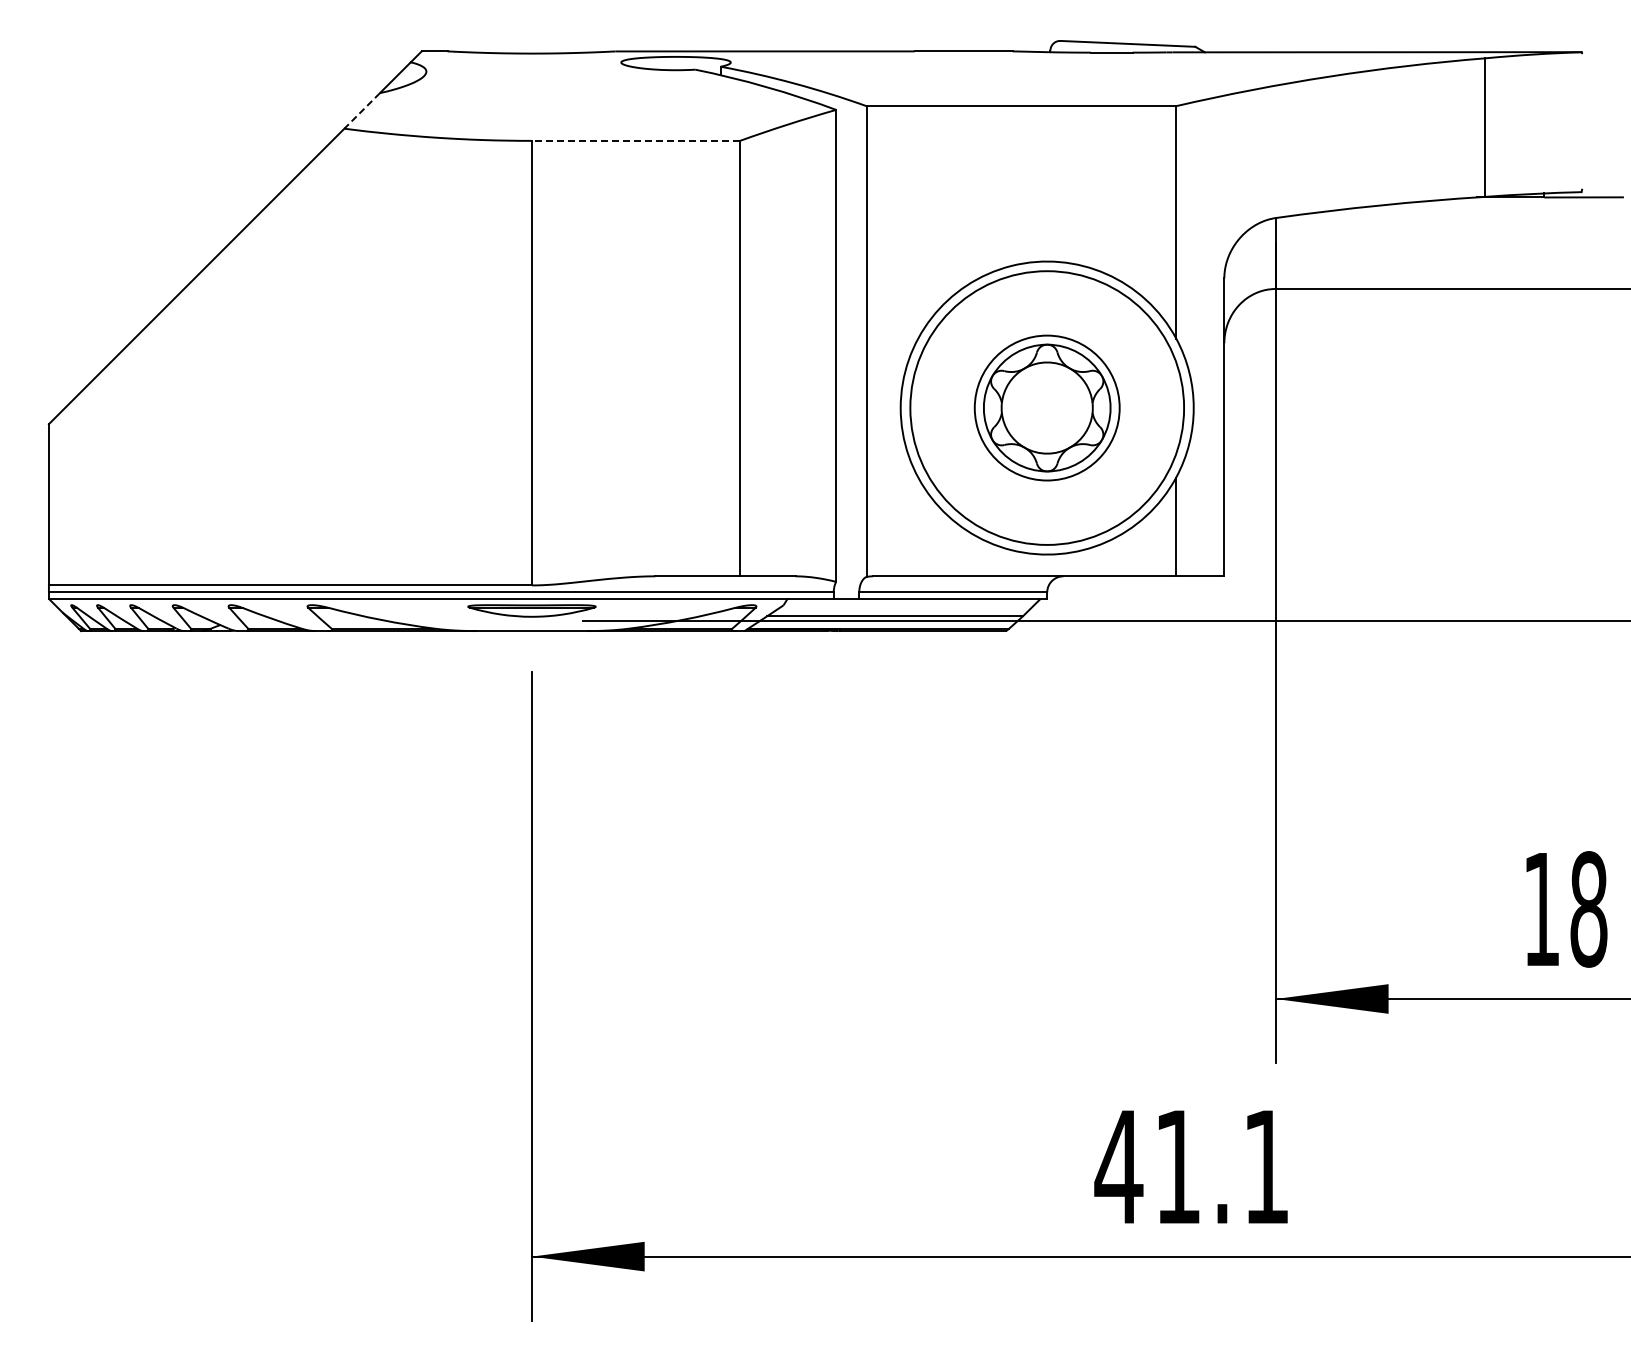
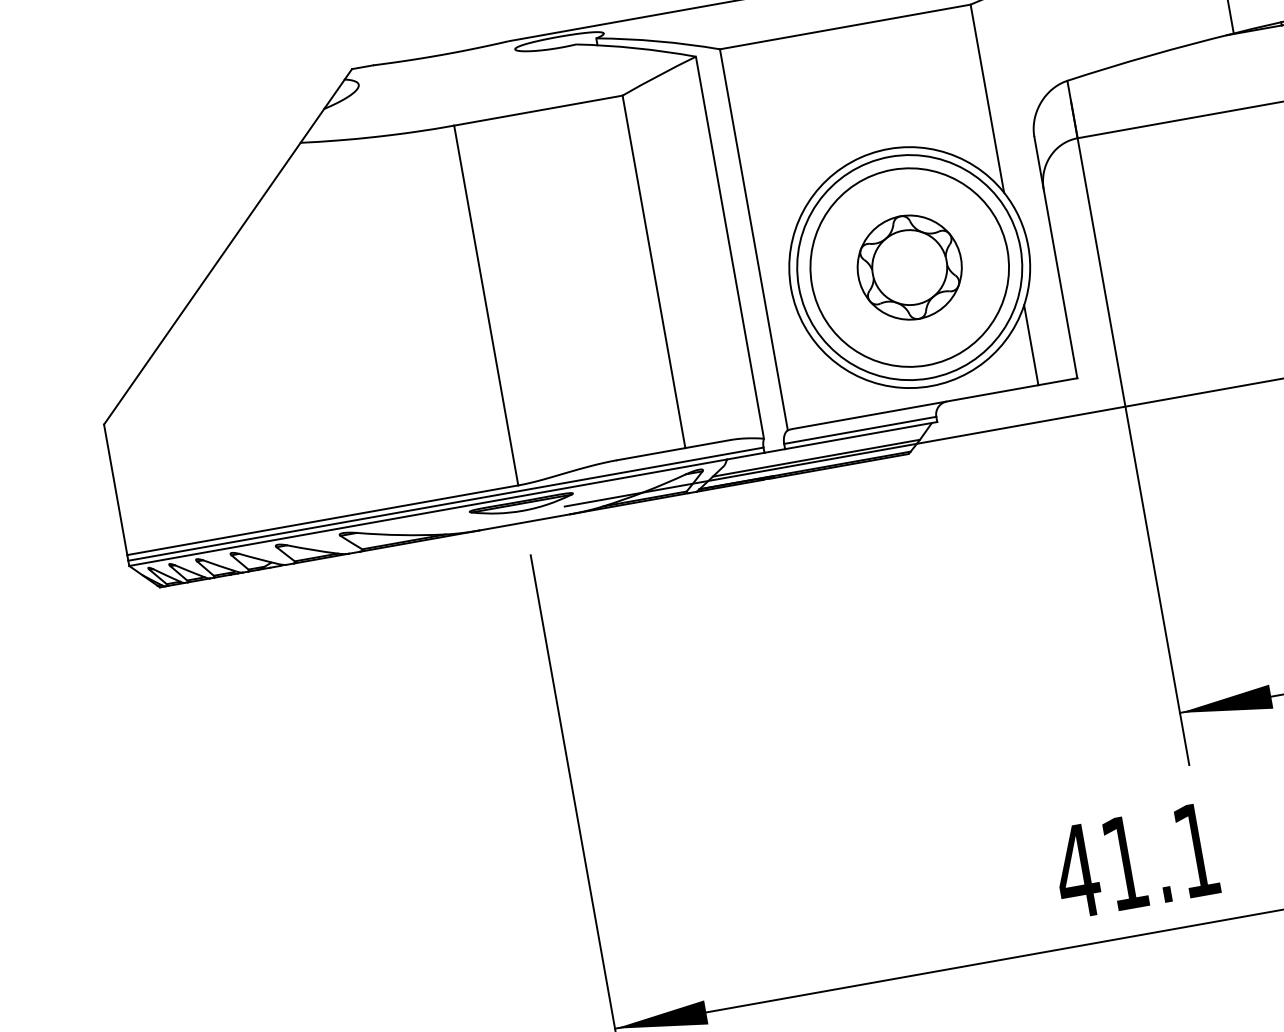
line: (361, 111) -> (311, 126), dashed -> solid
line: (635, 140) -> (537, 110), dashed -> solid
circle: (1046, 407) -> (909, 267), size x1.67

